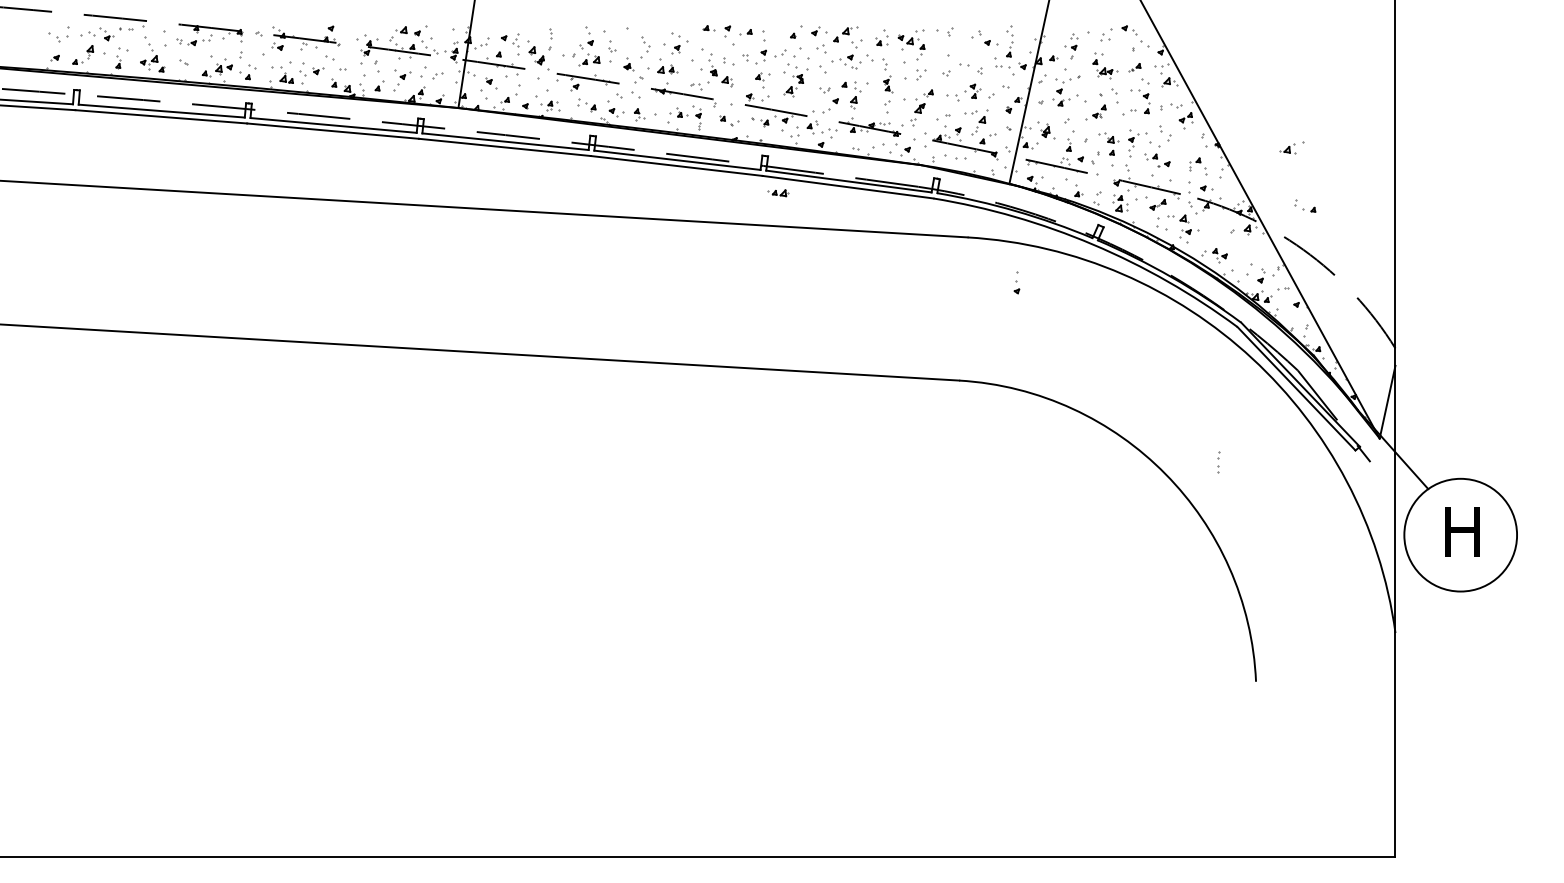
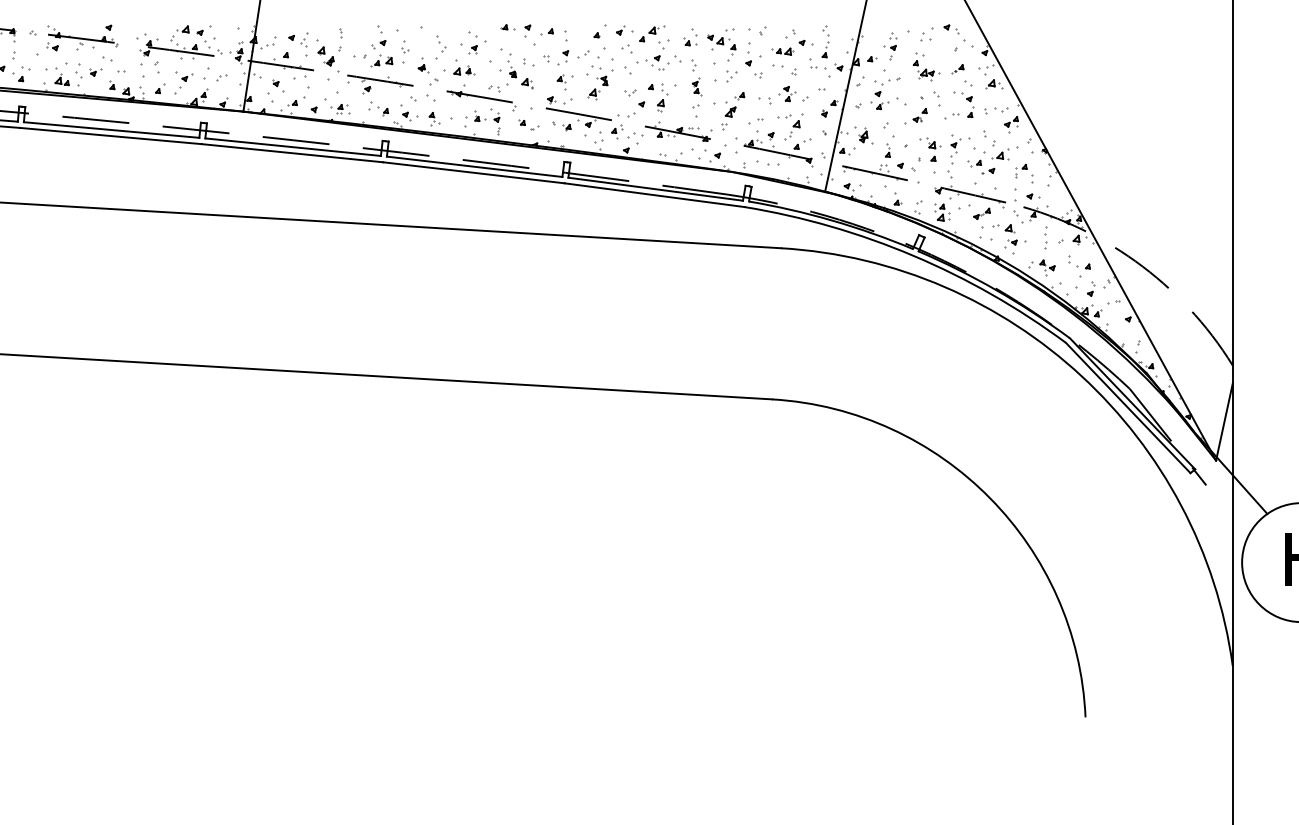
part: (1291, 147) -> (1004, 153), moved
part: (778, 193) -> (782, 51), moved
part: (1305, 205) -> (1079, 262), moved
part: (1016, 282) -> (748, 54), moved
part: (1218, 462) -> (1045, 238), moved

